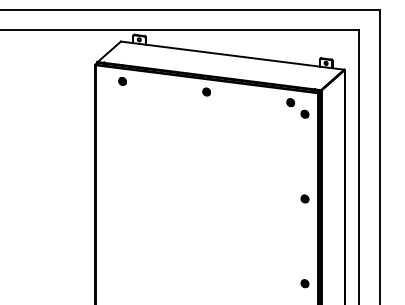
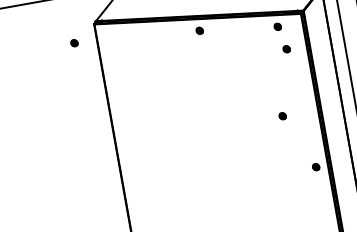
part: (122, 81) -> (74, 43), moved
part: (304, 113) -> (286, 48), moved
part: (304, 198) -> (282, 115), moved
part: (304, 283) -> (315, 167), moved

